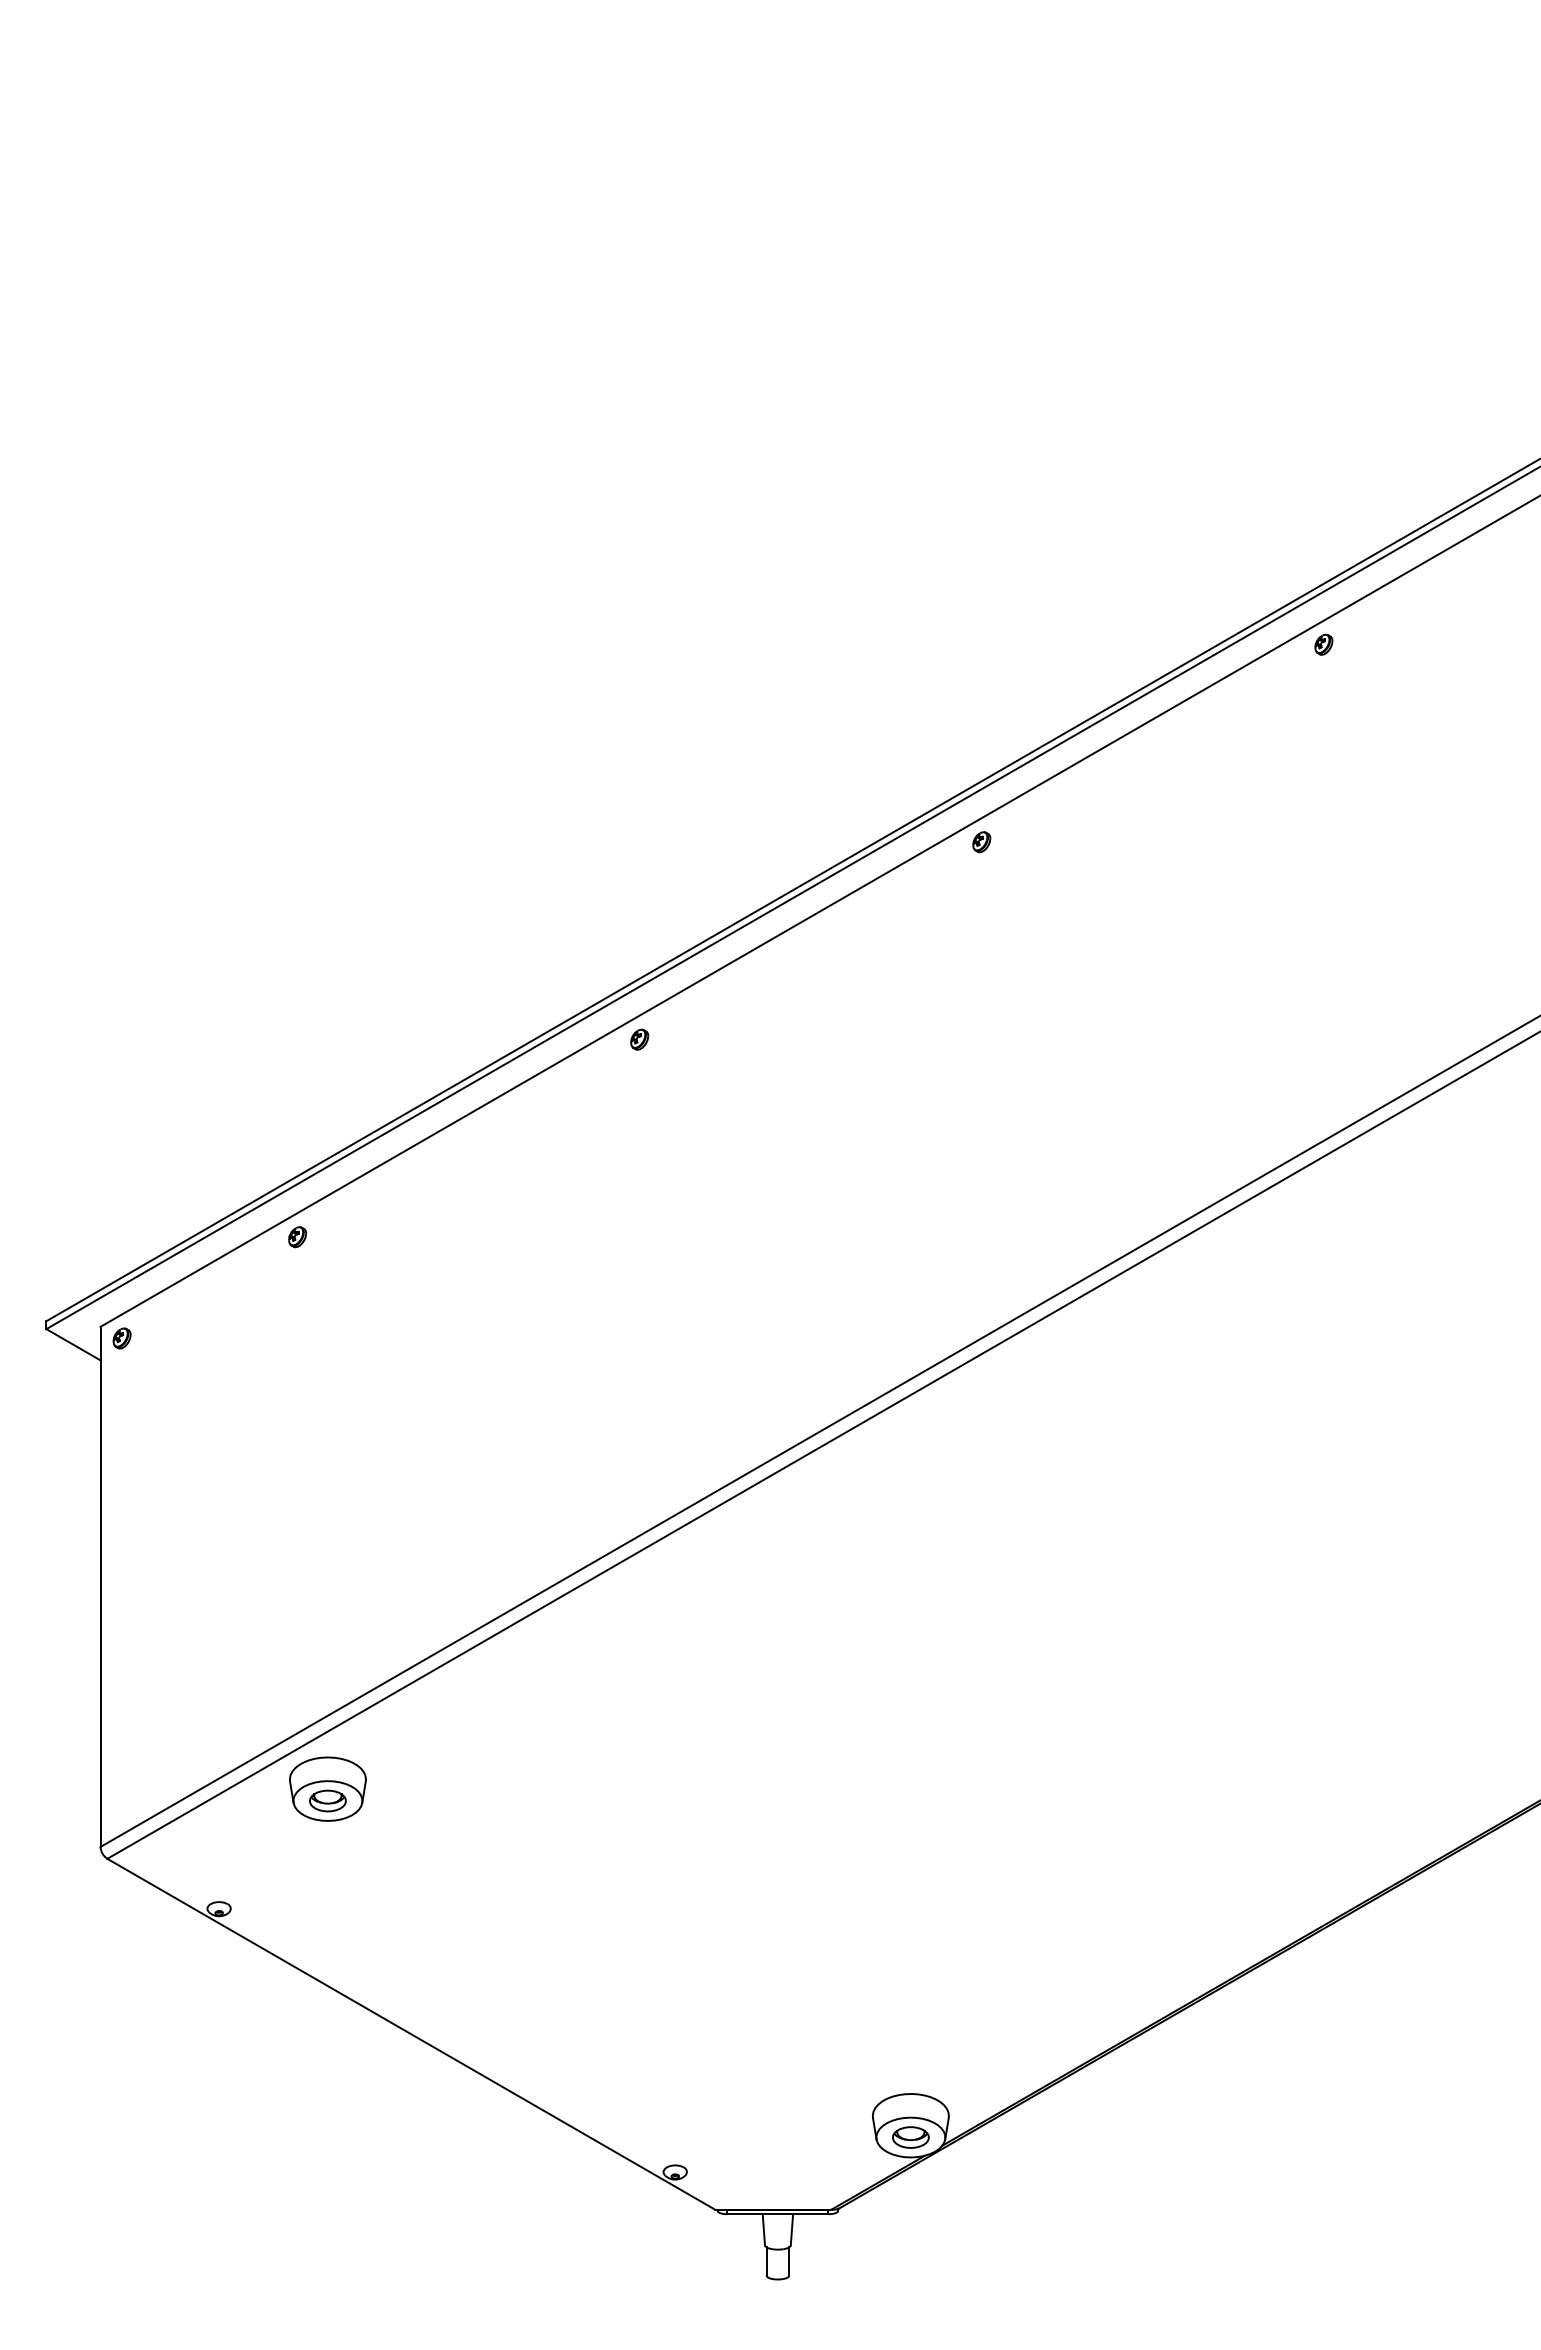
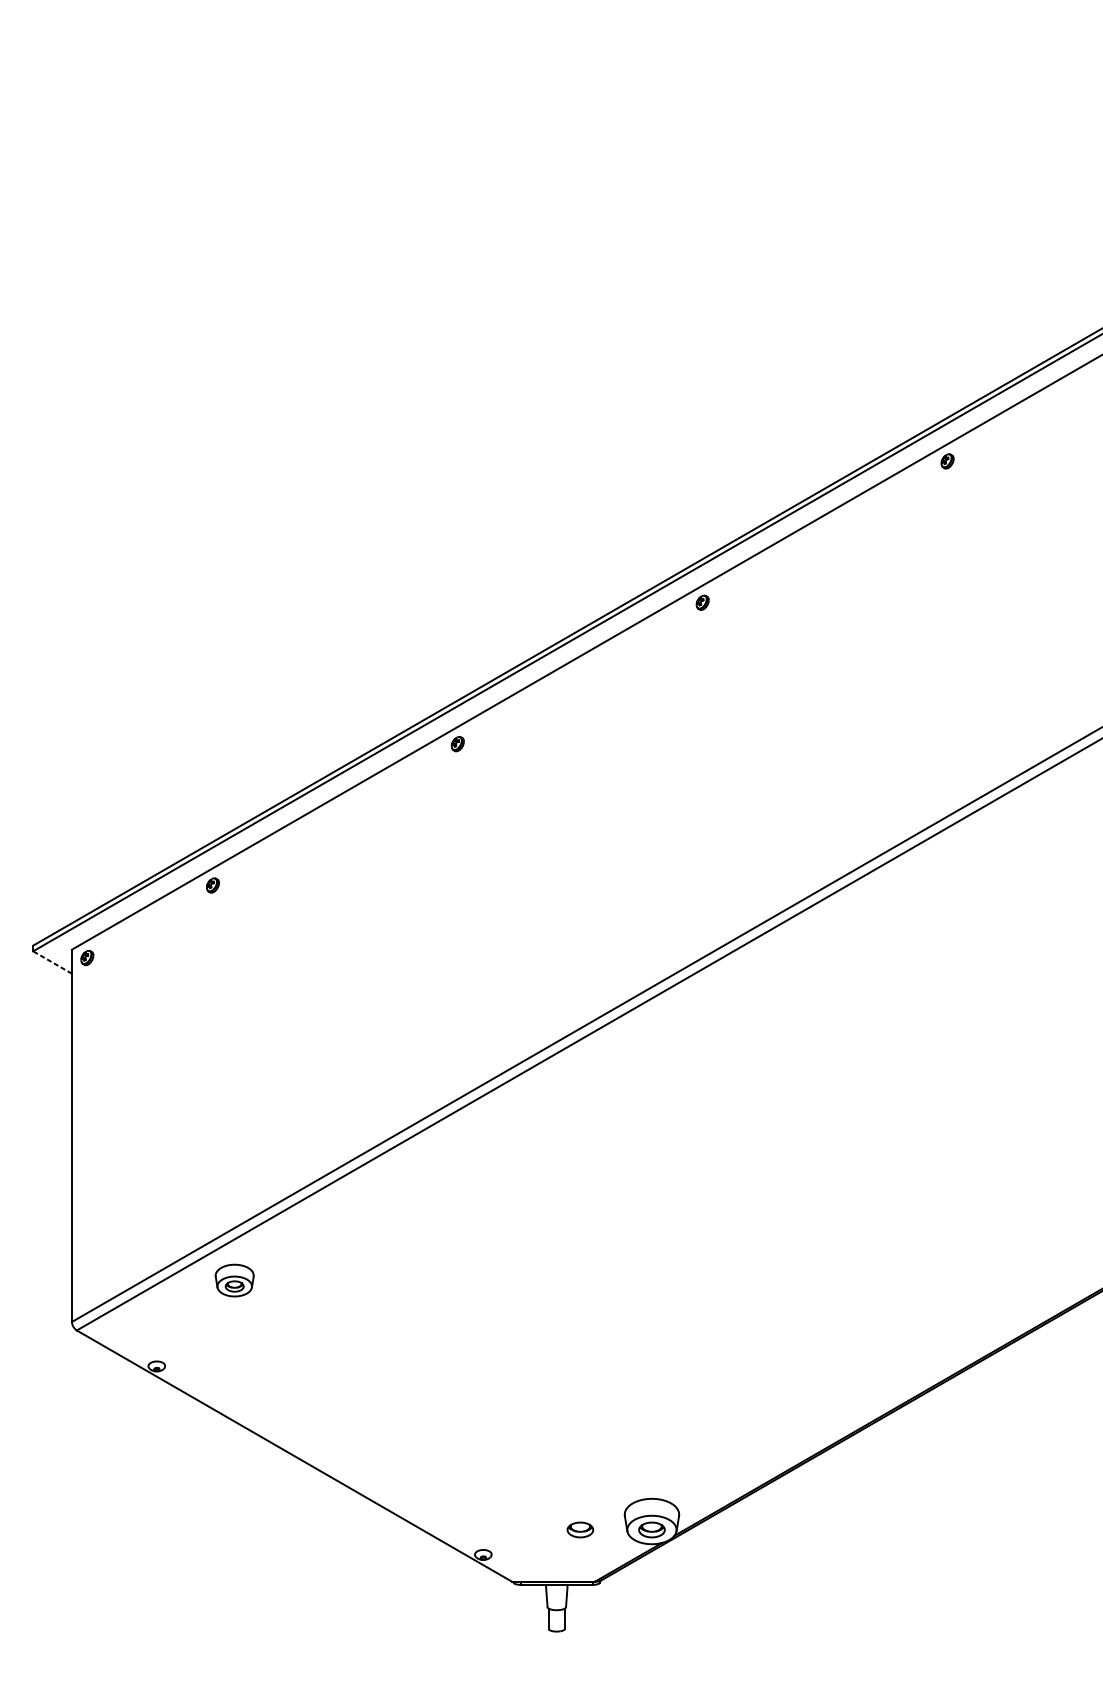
line: (73, 1344) -> (52, 962), solid -> dashed
part: (327, 1788) -> (234, 1280), size x0.7
part: (810, 2137) -> (580, 1529), added

